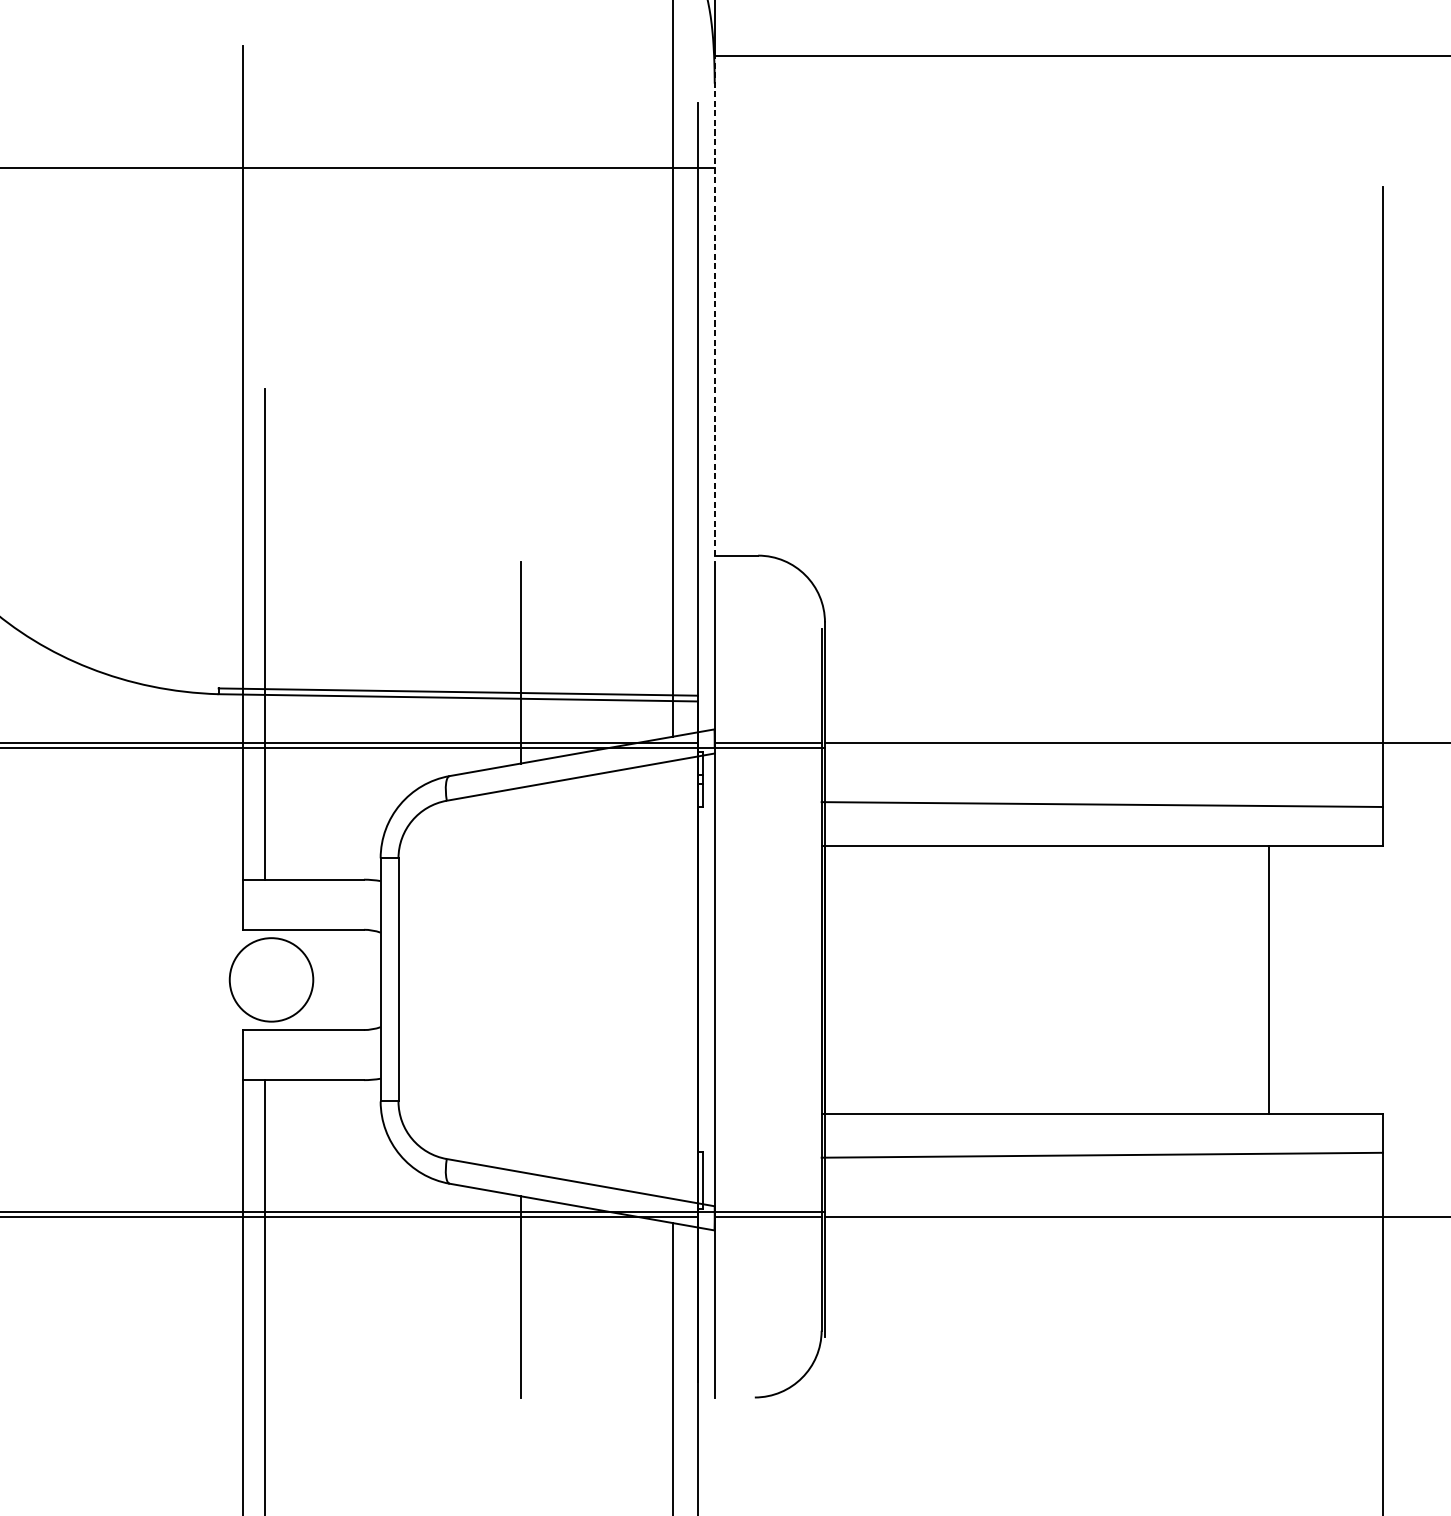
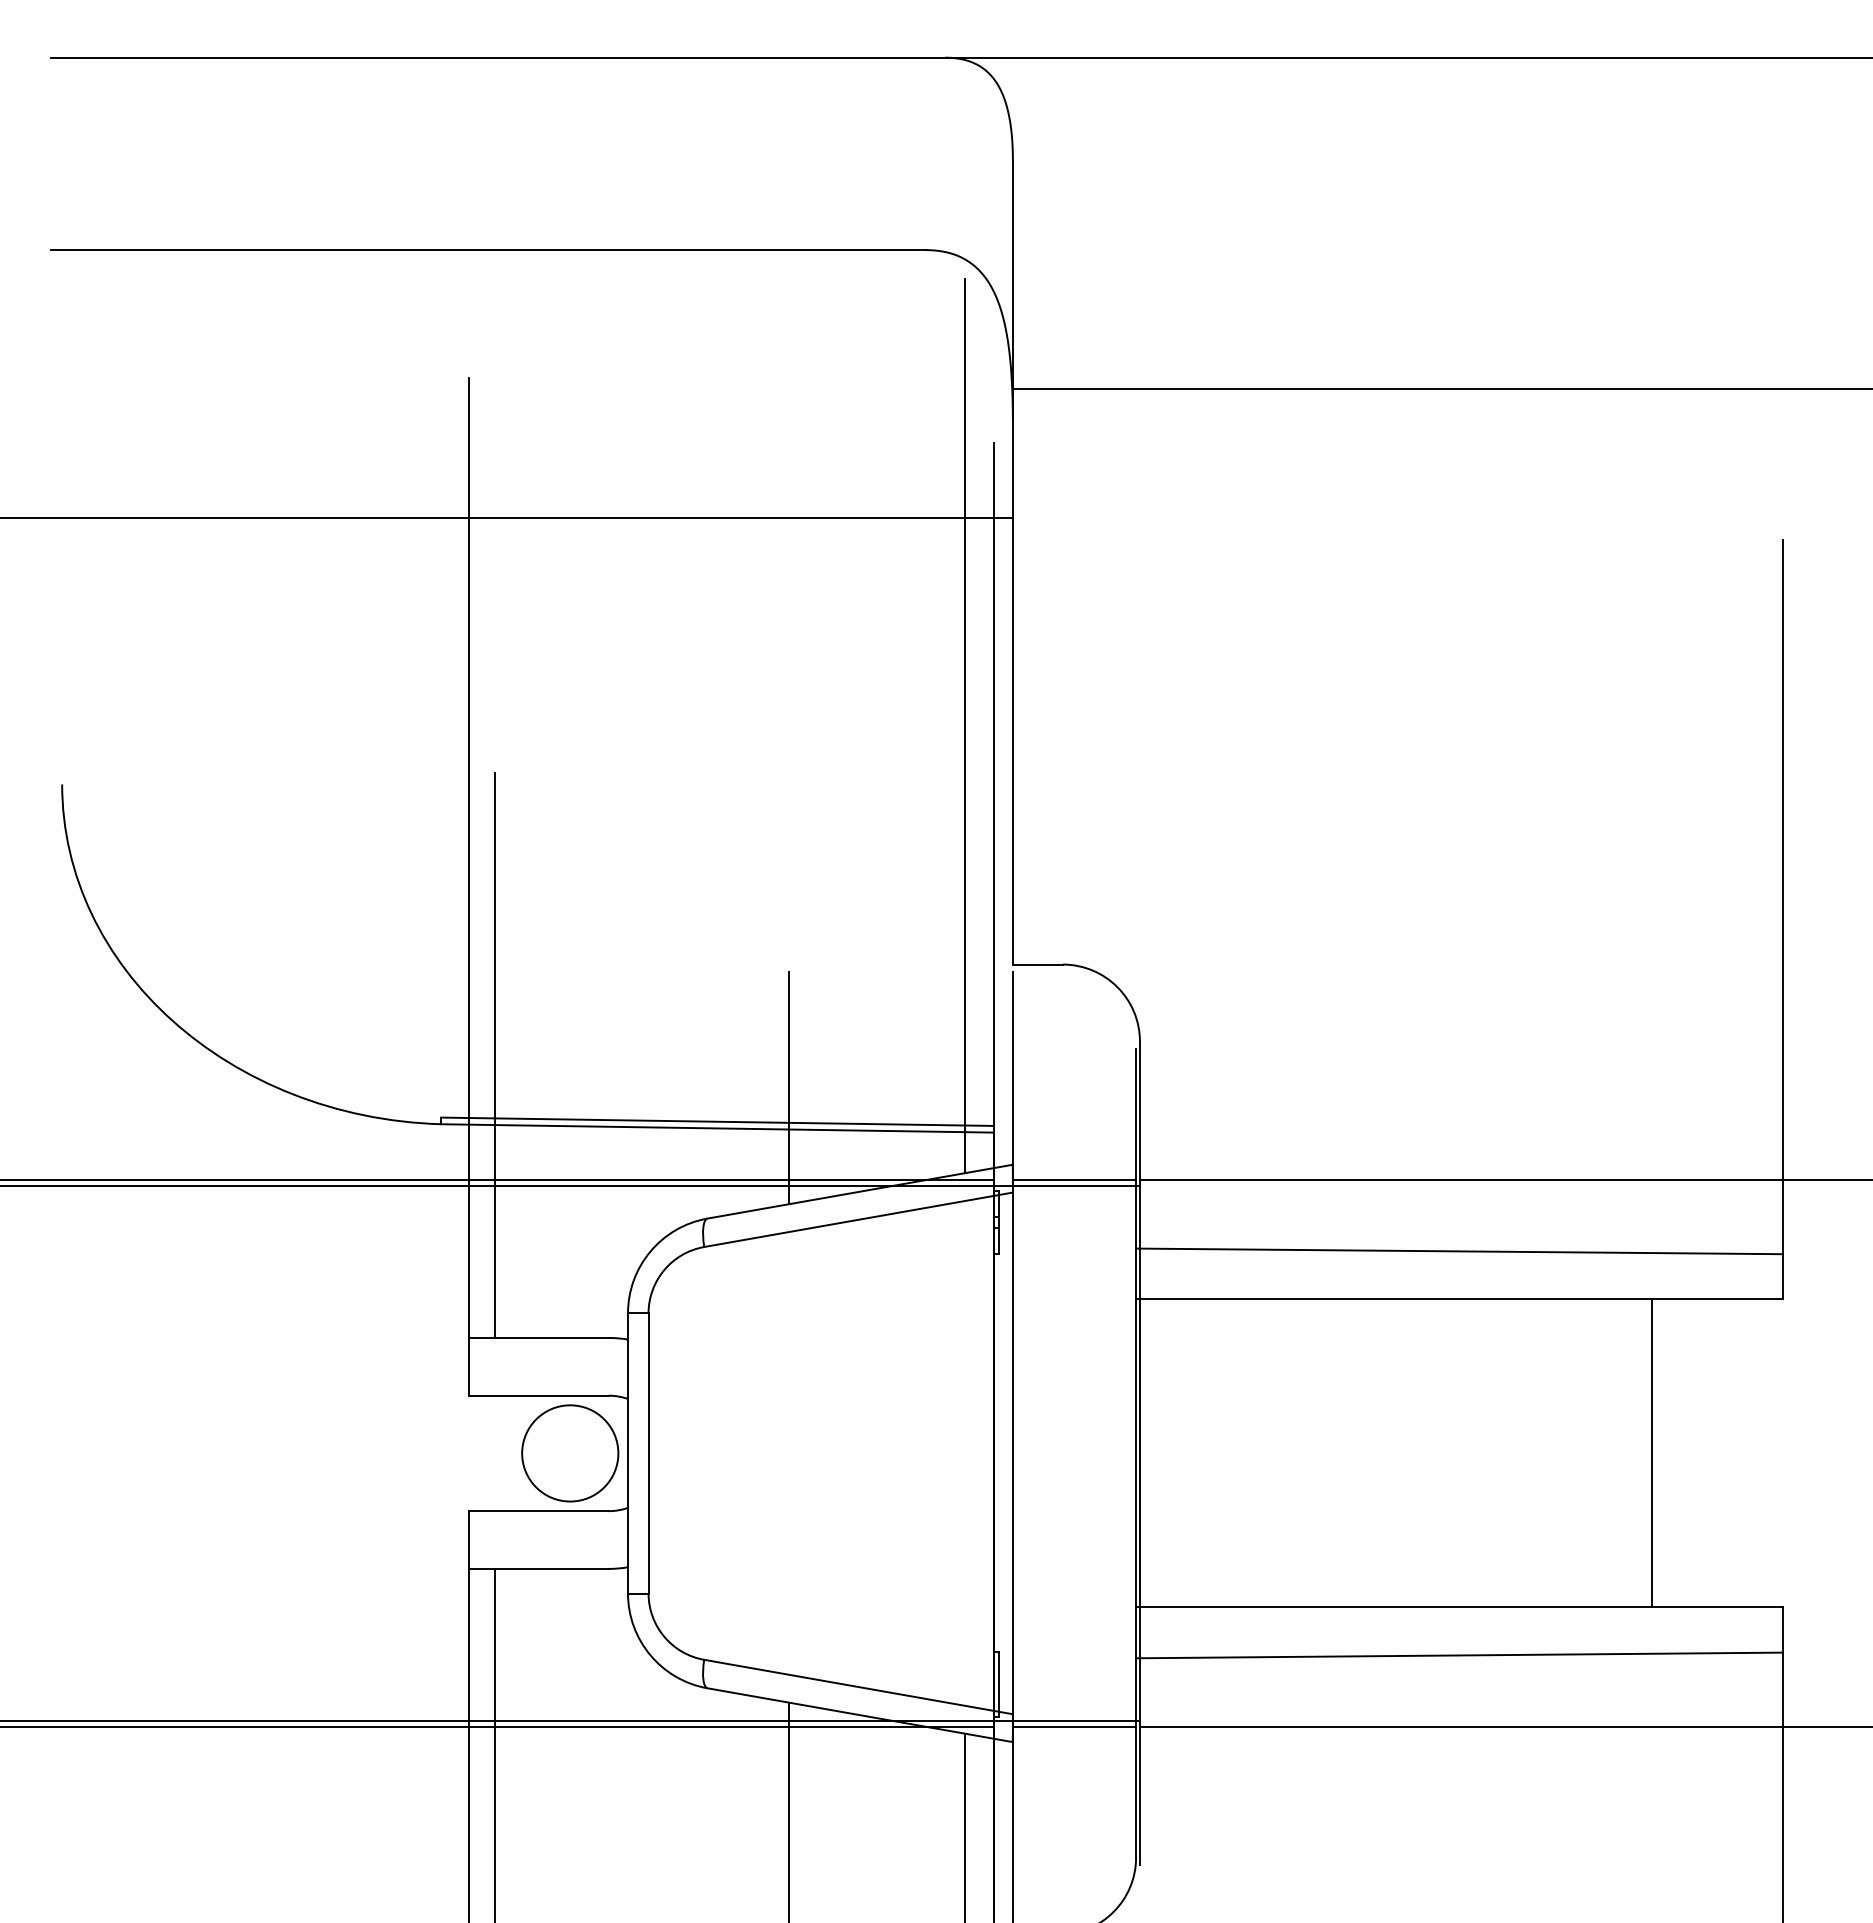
line: (714, 305) -> (1012, 676), dashed -> solid
circle: (271, 979) -> (570, 1453), moved

